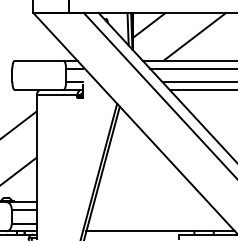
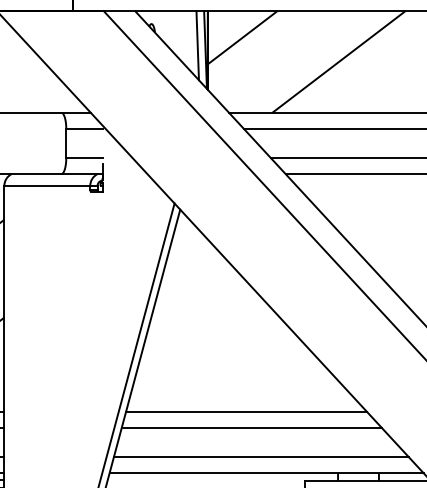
line: (151, 202) -> (247, 412), added
line: (153, 209) -> (251, 427), added
line: (157, 223) -> (259, 457), added

